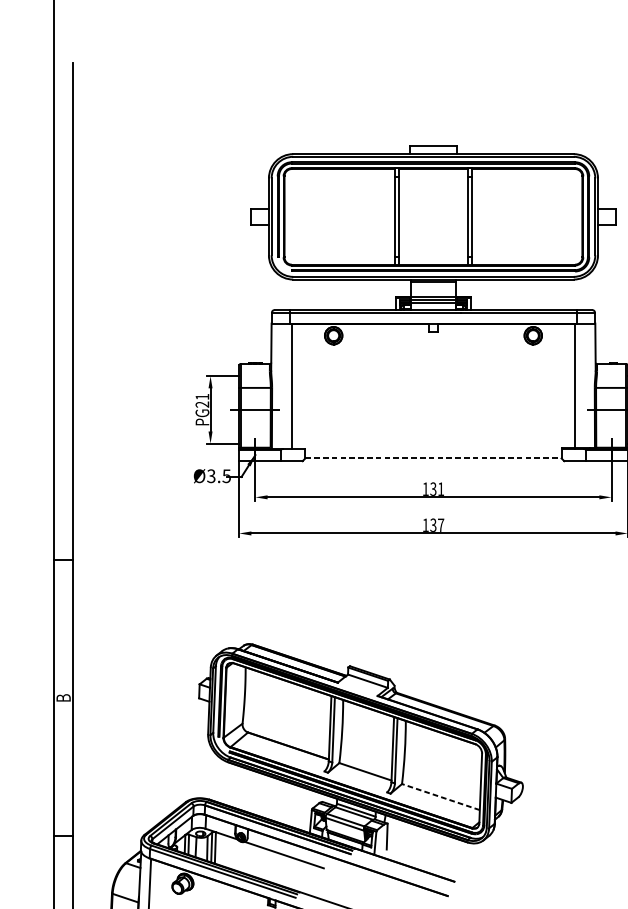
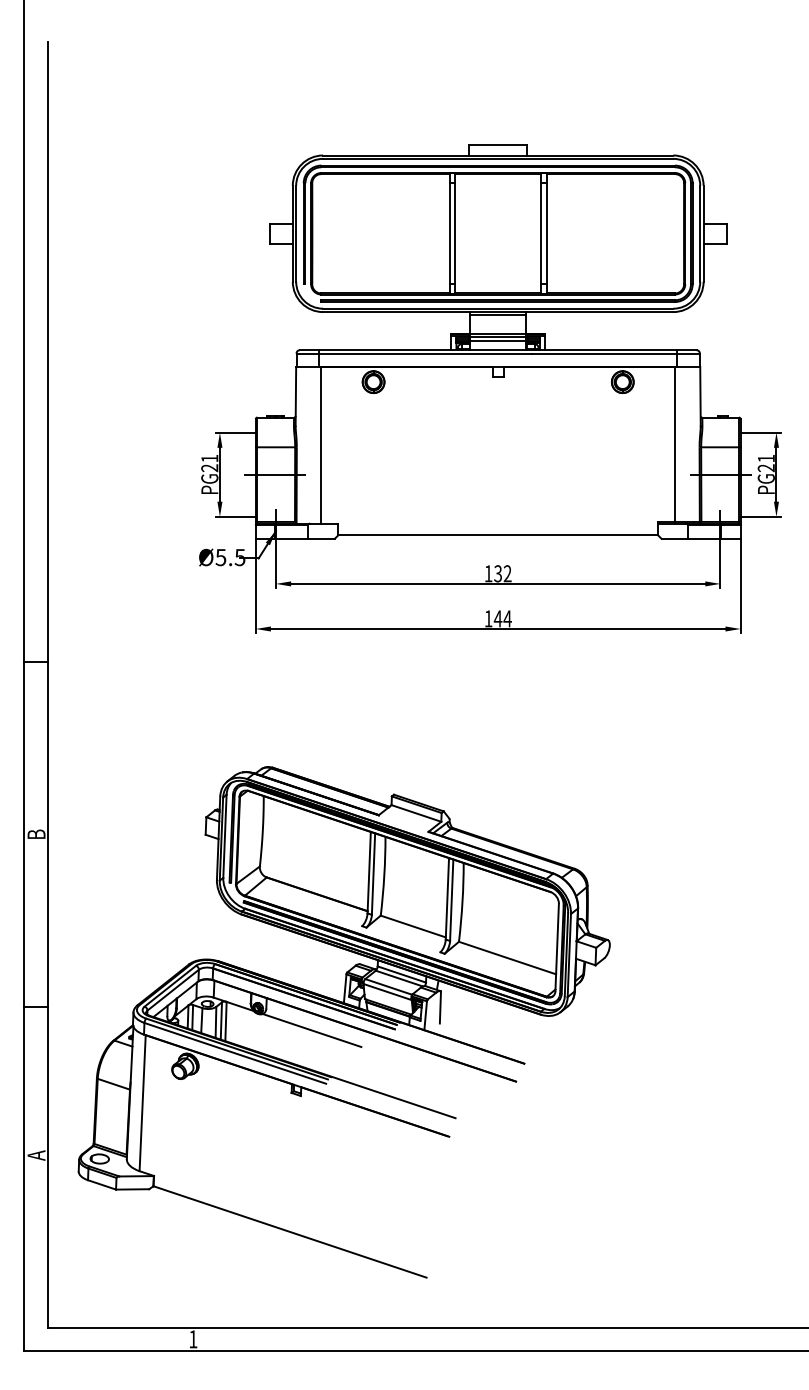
line: (433, 458) -> (498, 535), dashed -> solid
text: (211, 475) -> (221, 556), Ø3.5 -> Ø5.5
text: (440, 489) -> (507, 573), 131 -> 132
text: (436, 525) -> (502, 618), 137 -> 144
line: (440, 796) -> (507, 957), dashed -> solid

